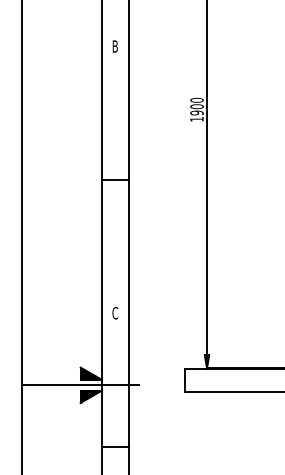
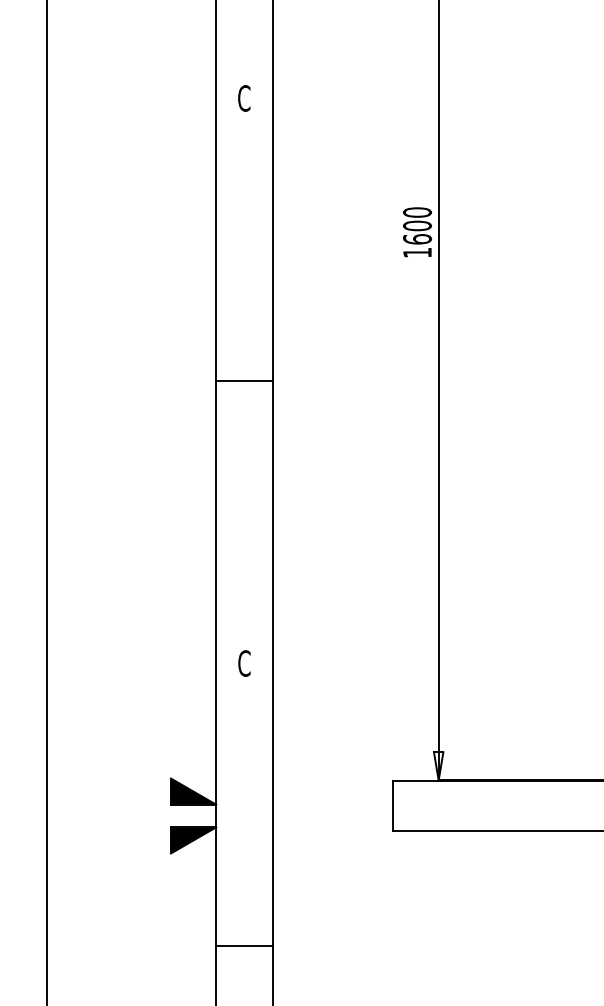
text: (115, 46) -> (244, 98), B -> C
text: (196, 112) -> (416, 238), 1900 -> 1600
line: (80, 385) -> (170, 816), removed

